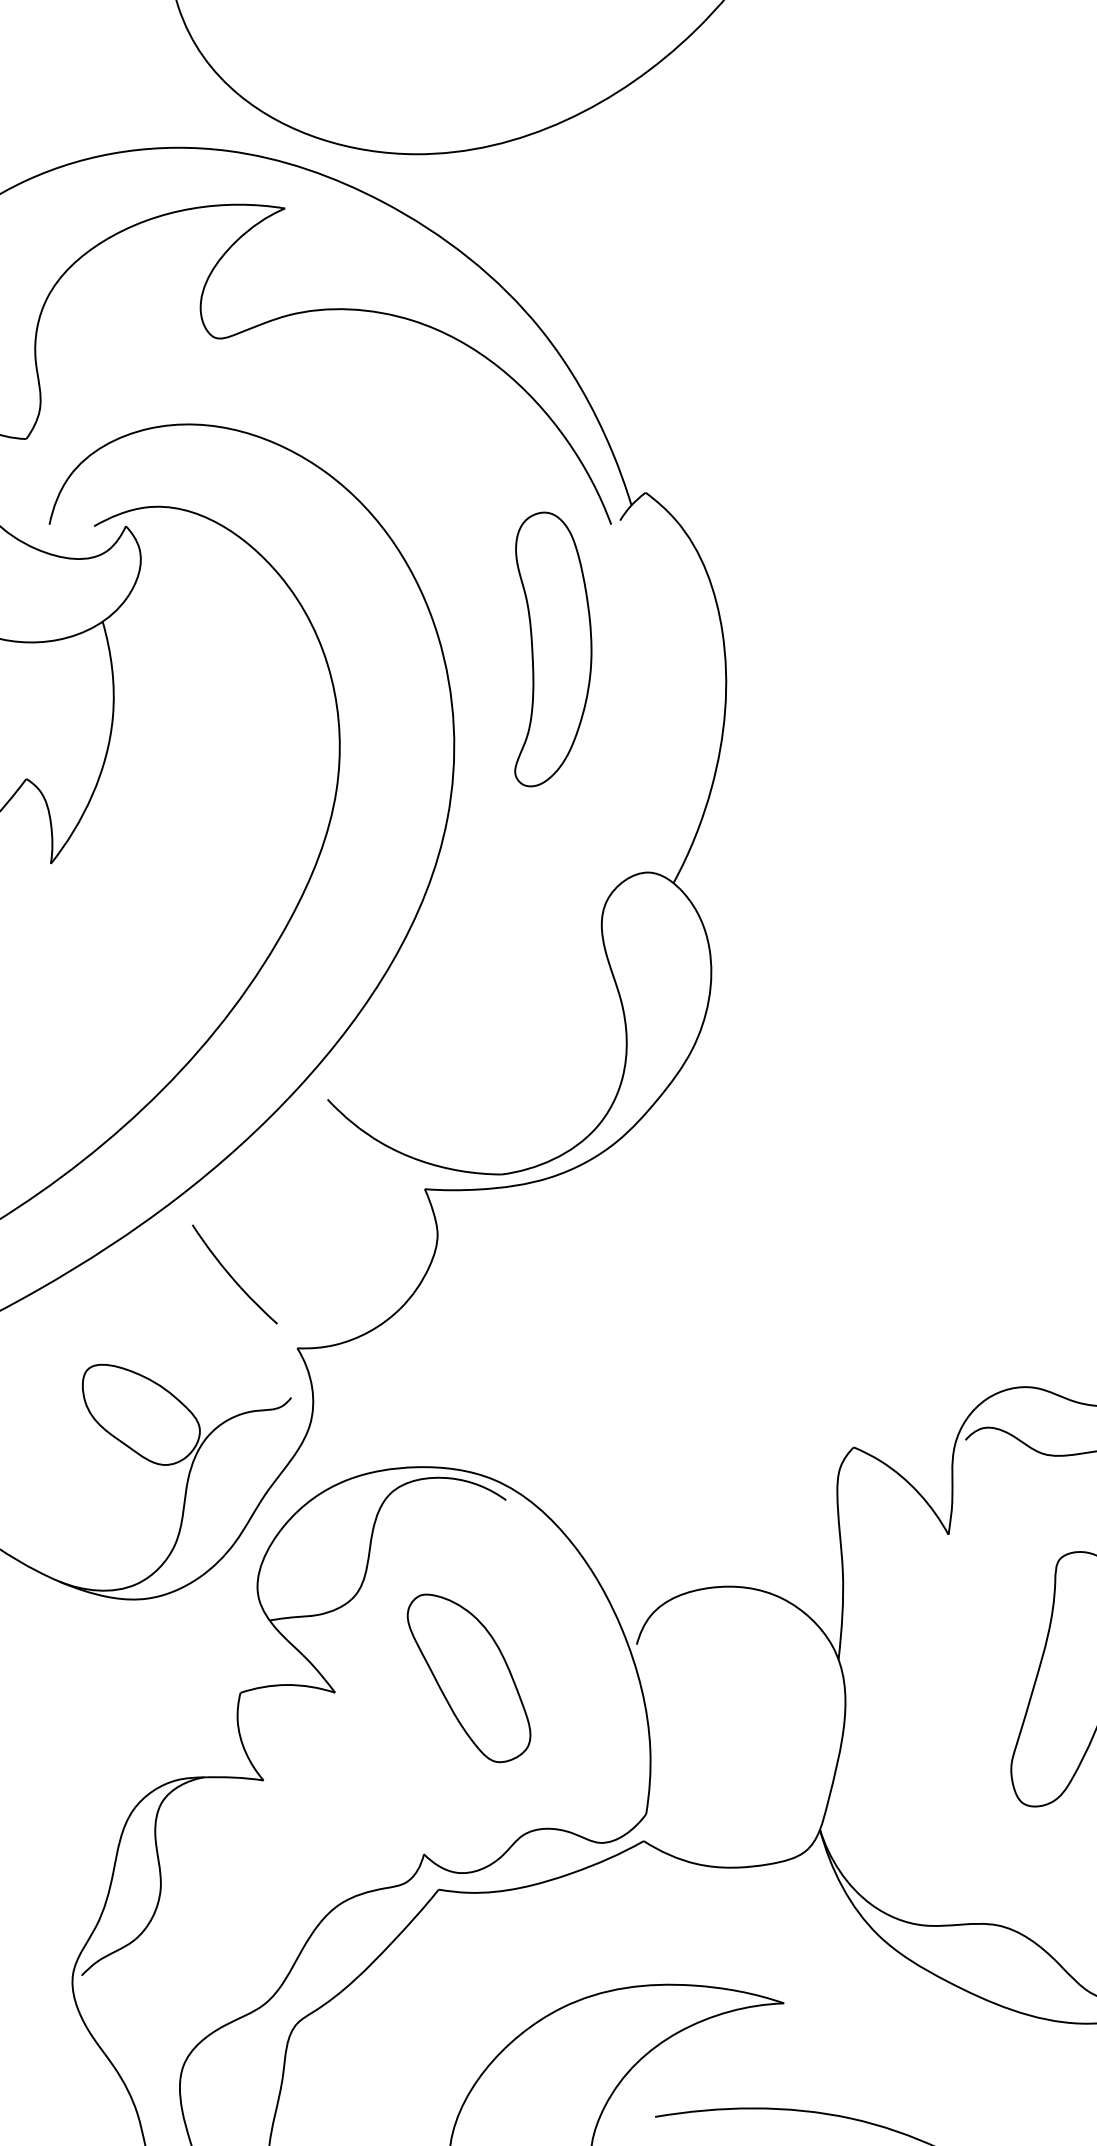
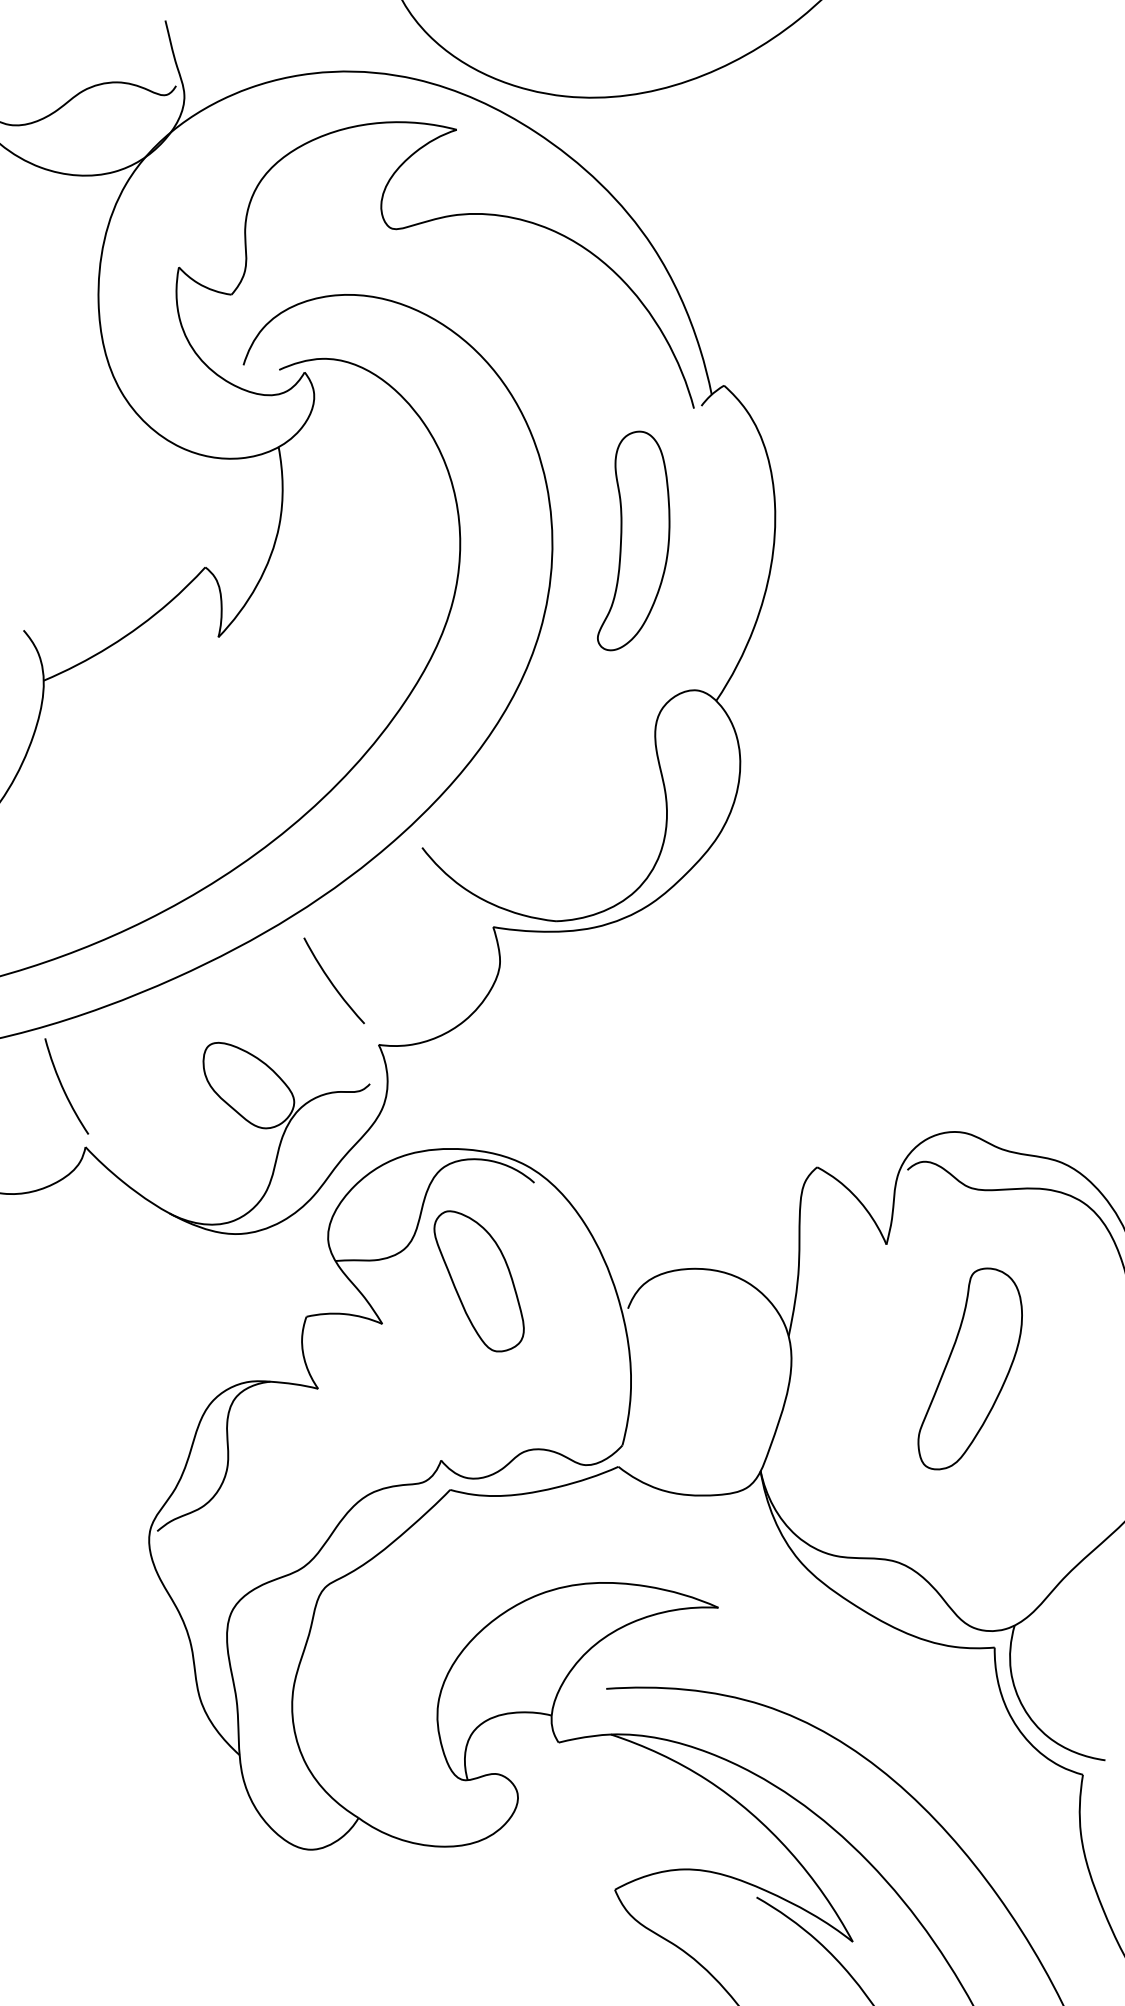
part: (547, 647) -> (633, 540), moved
part: (468, 1678) -> (478, 1281), moved

